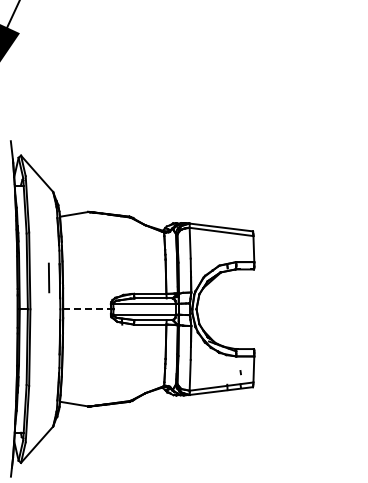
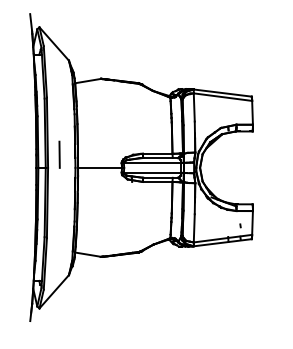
line: (49, 277) -> (60, 154), moved
line: (87, 309) -> (100, 168), dashed -> solid

